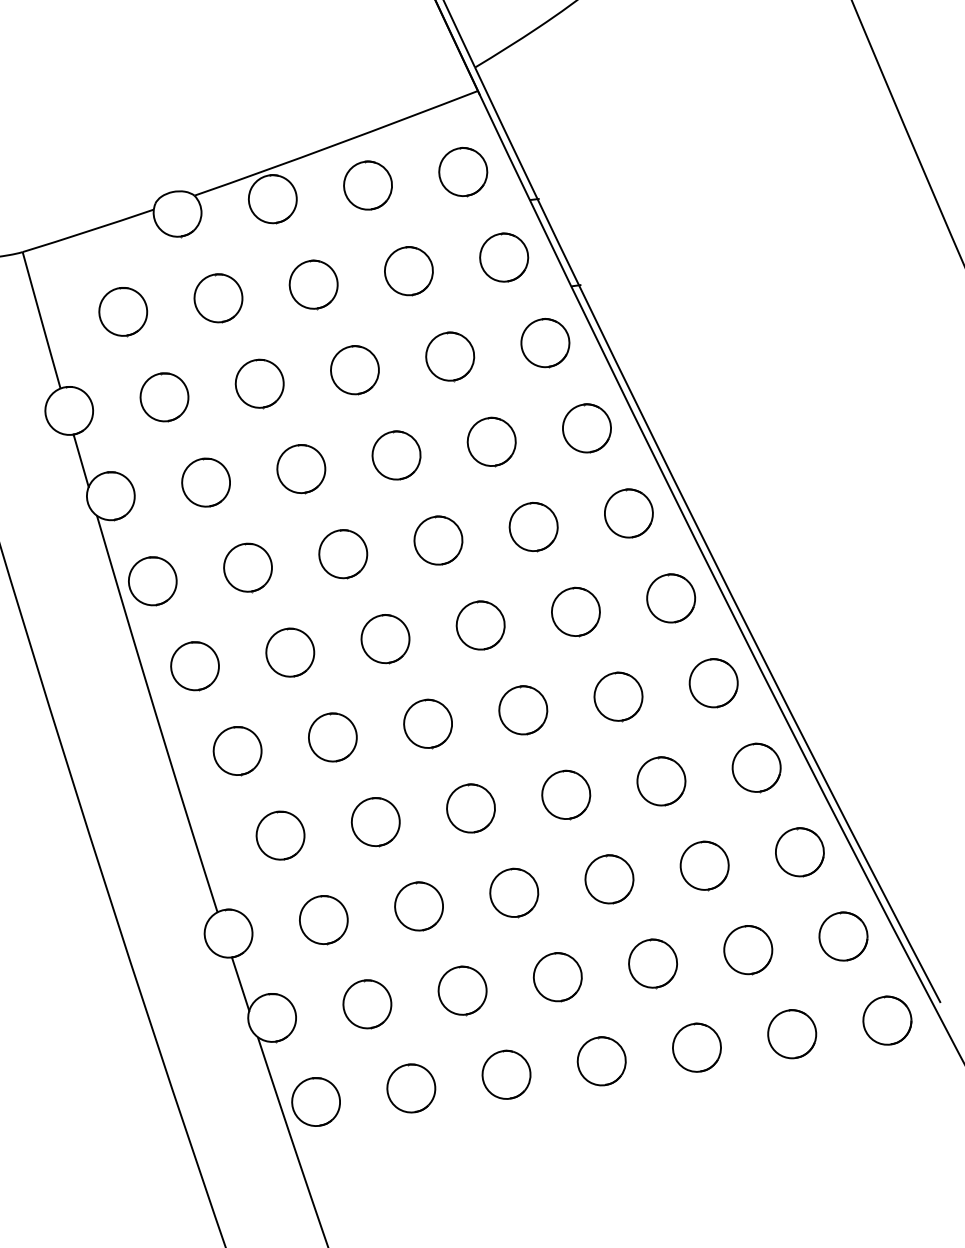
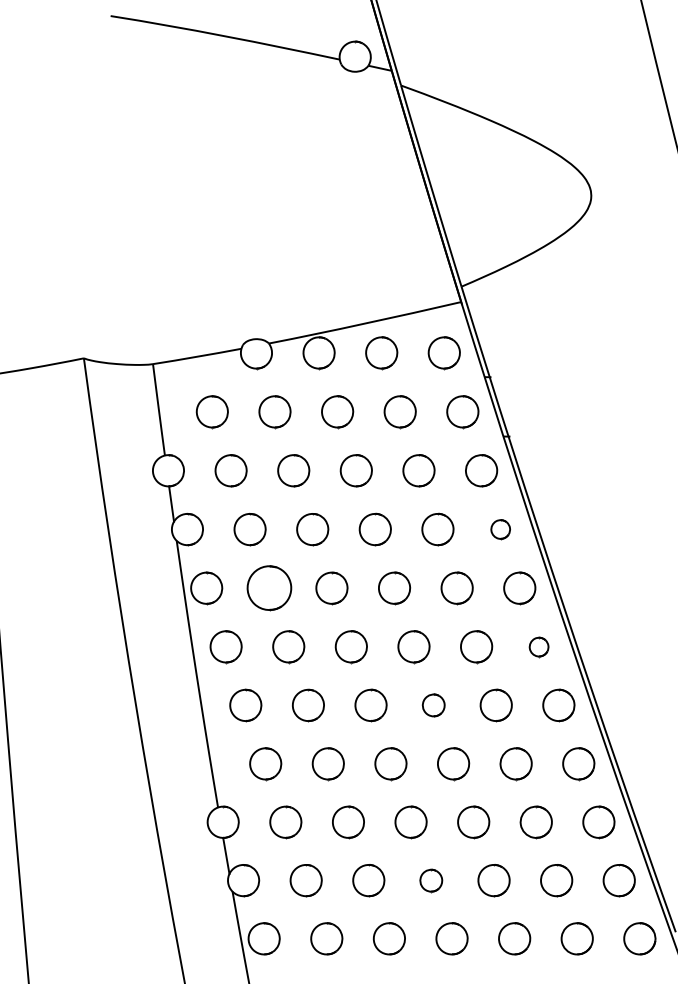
part: (586, 428) -> (500, 529), size x0.6
part: (246, 568) -> (268, 588), size x1.4
part: (670, 599) -> (538, 647), size x0.6
part: (523, 710) -> (433, 705), size x0.7
part: (556, 977) -> (430, 880), size x0.7

